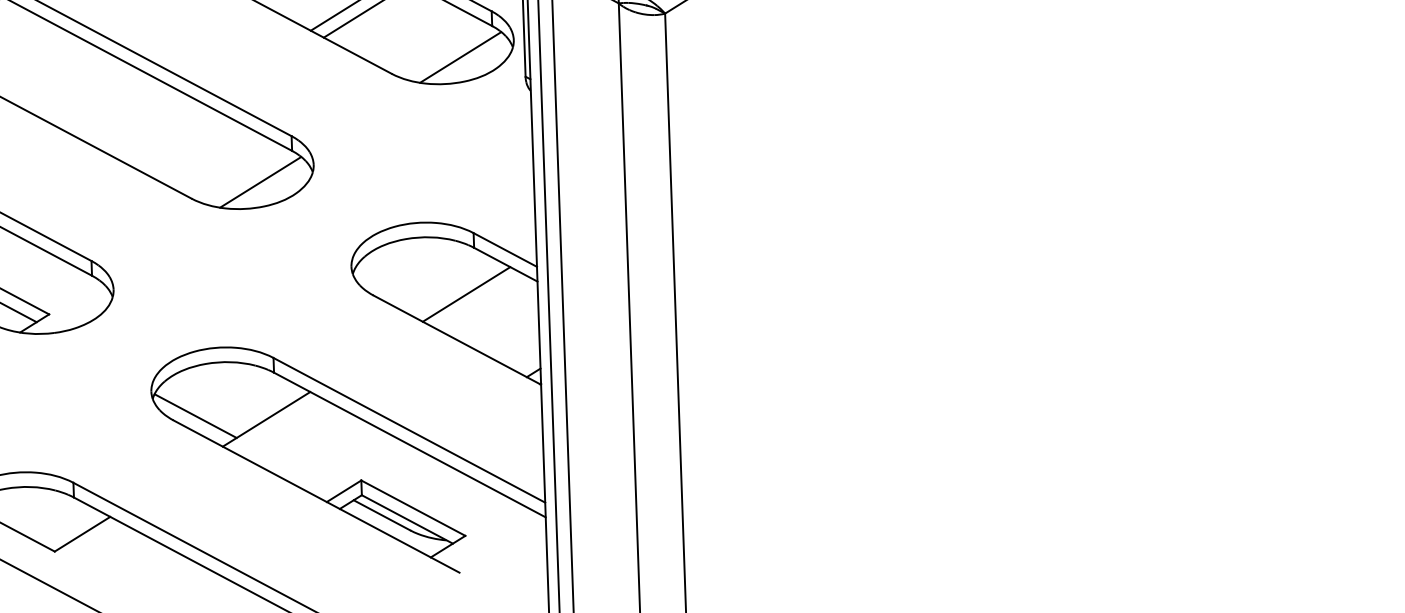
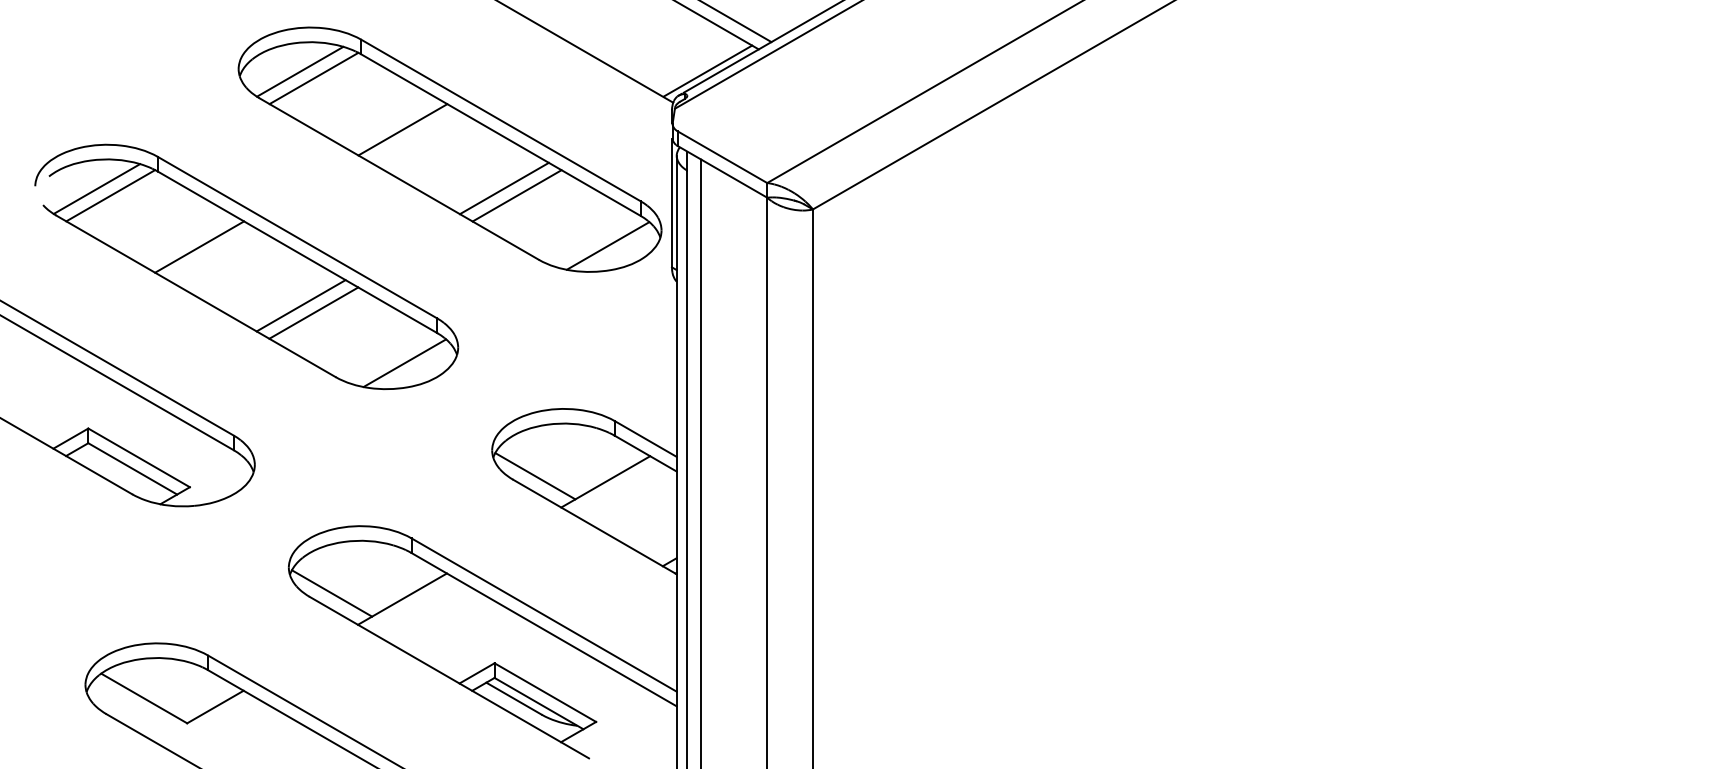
line: (50, 72) -> (199, 246), added
line: (153, 128) -> (300, 305), added
line: (167, 134) -> (313, 312), added
line: (395, 291) -> (535, 476), added

